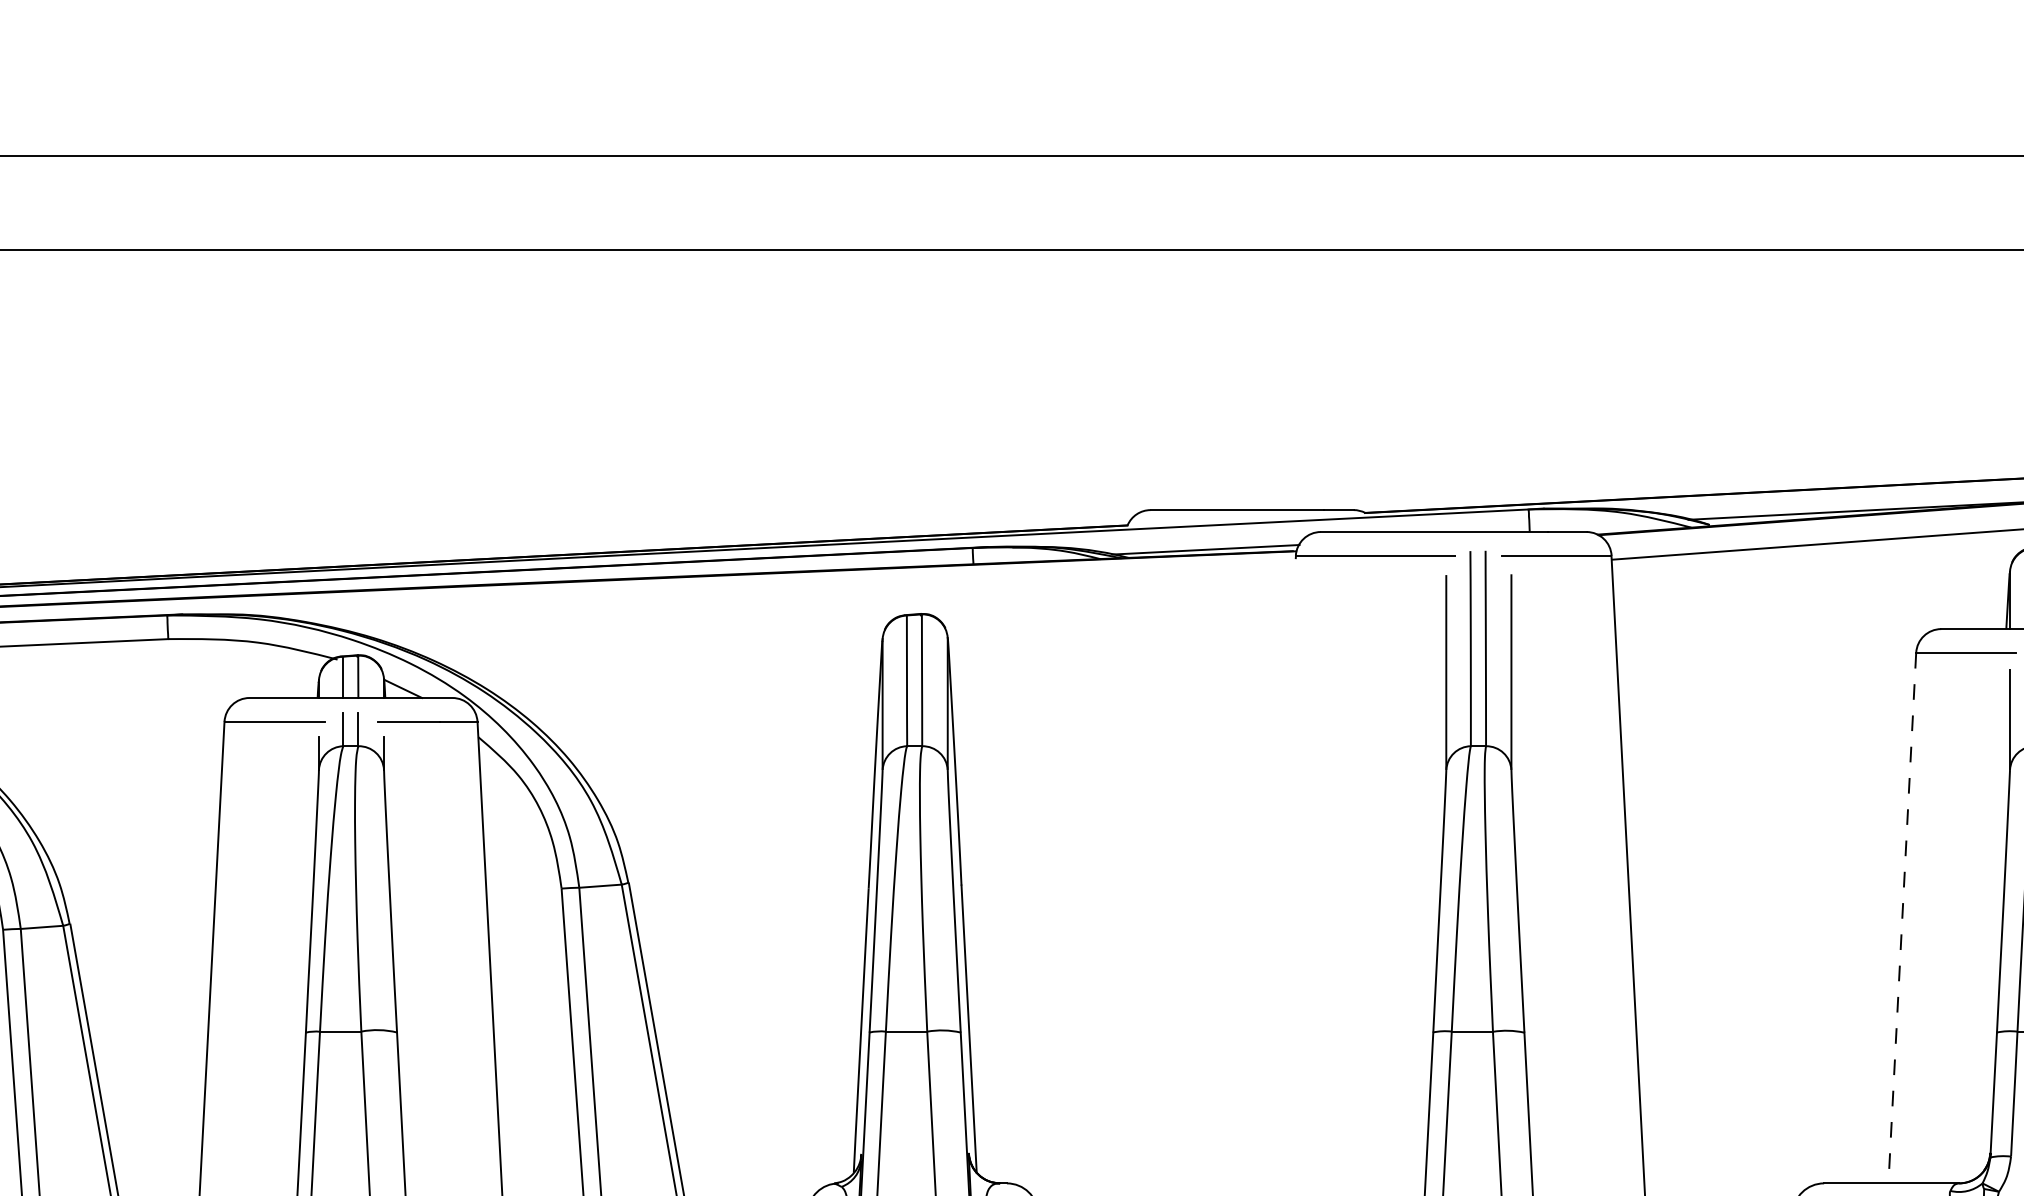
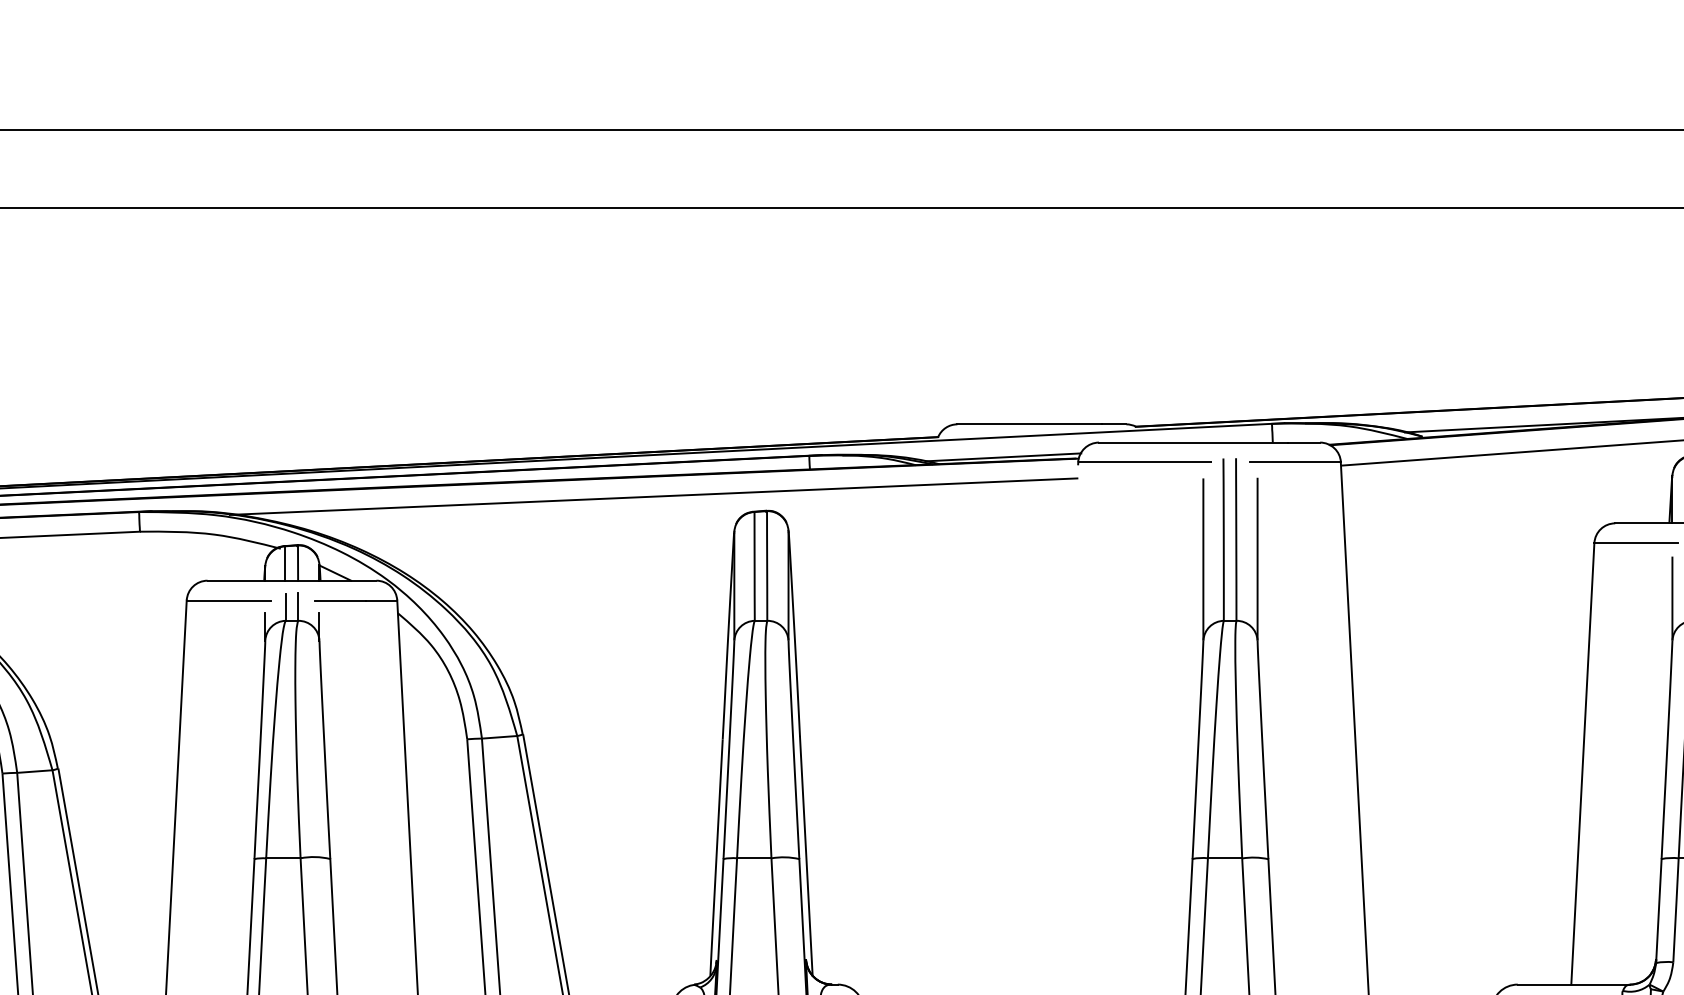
line: (785, 596) -> (653, 496), added
line: (1902, 918) -> (1582, 764), dashed -> solid

